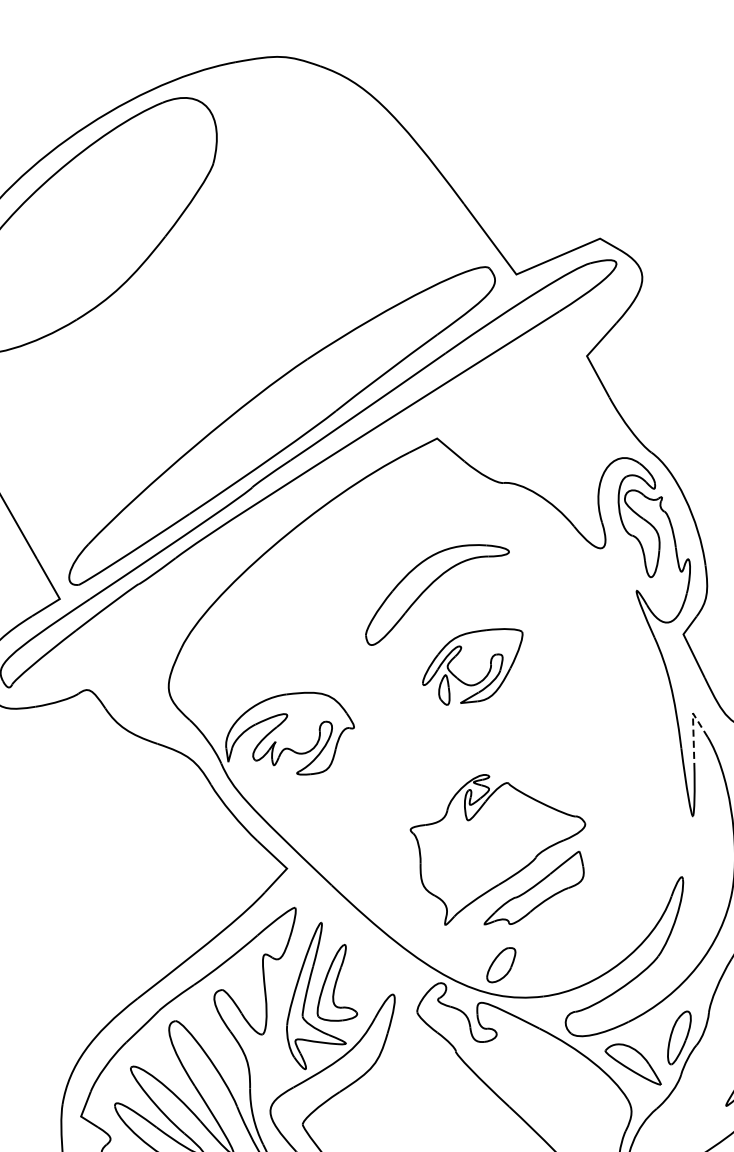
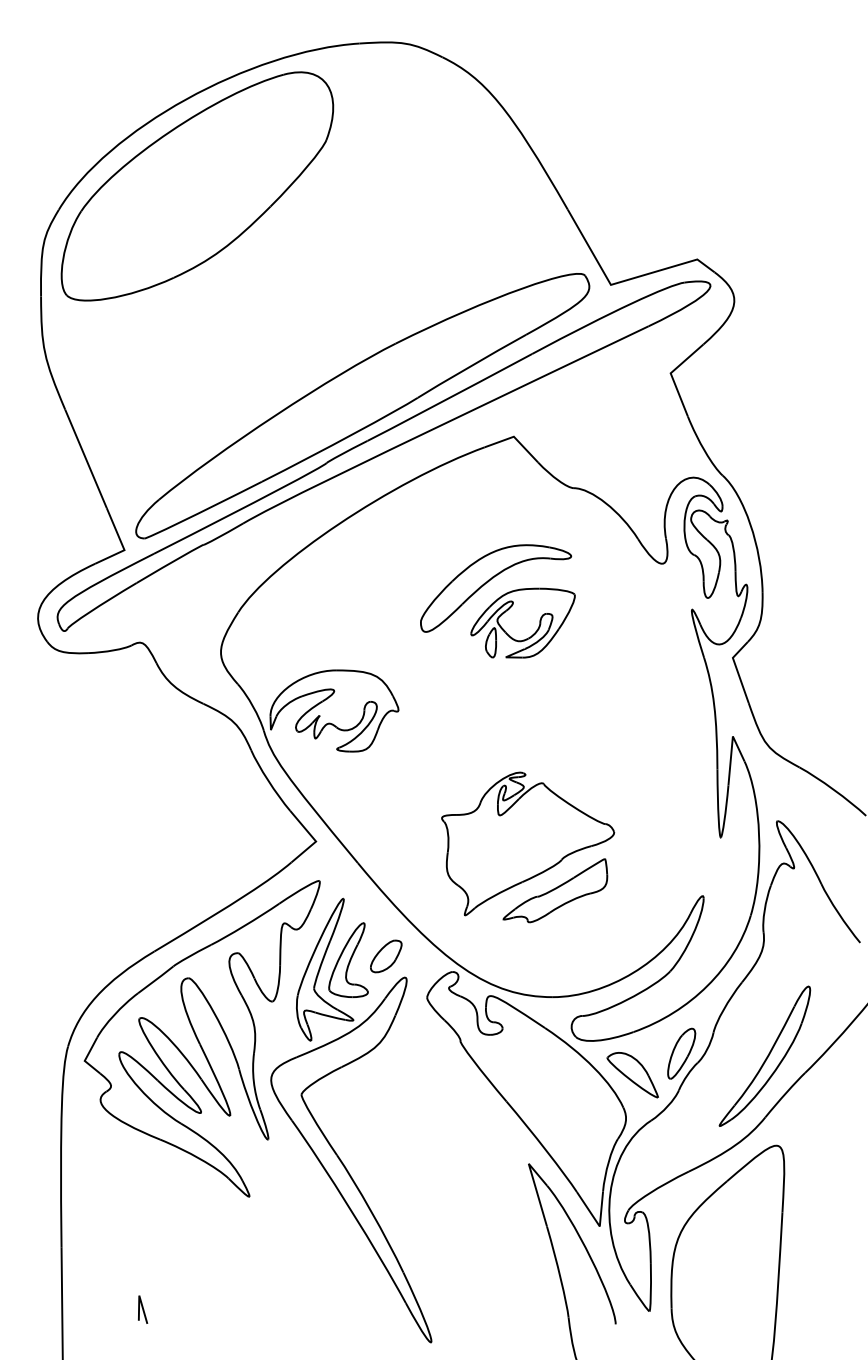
part: (473, 666) -> (522, 622), moved
line: (692, 724) -> (731, 747), dashed -> solid
part: (501, 965) -> (386, 956), moved

